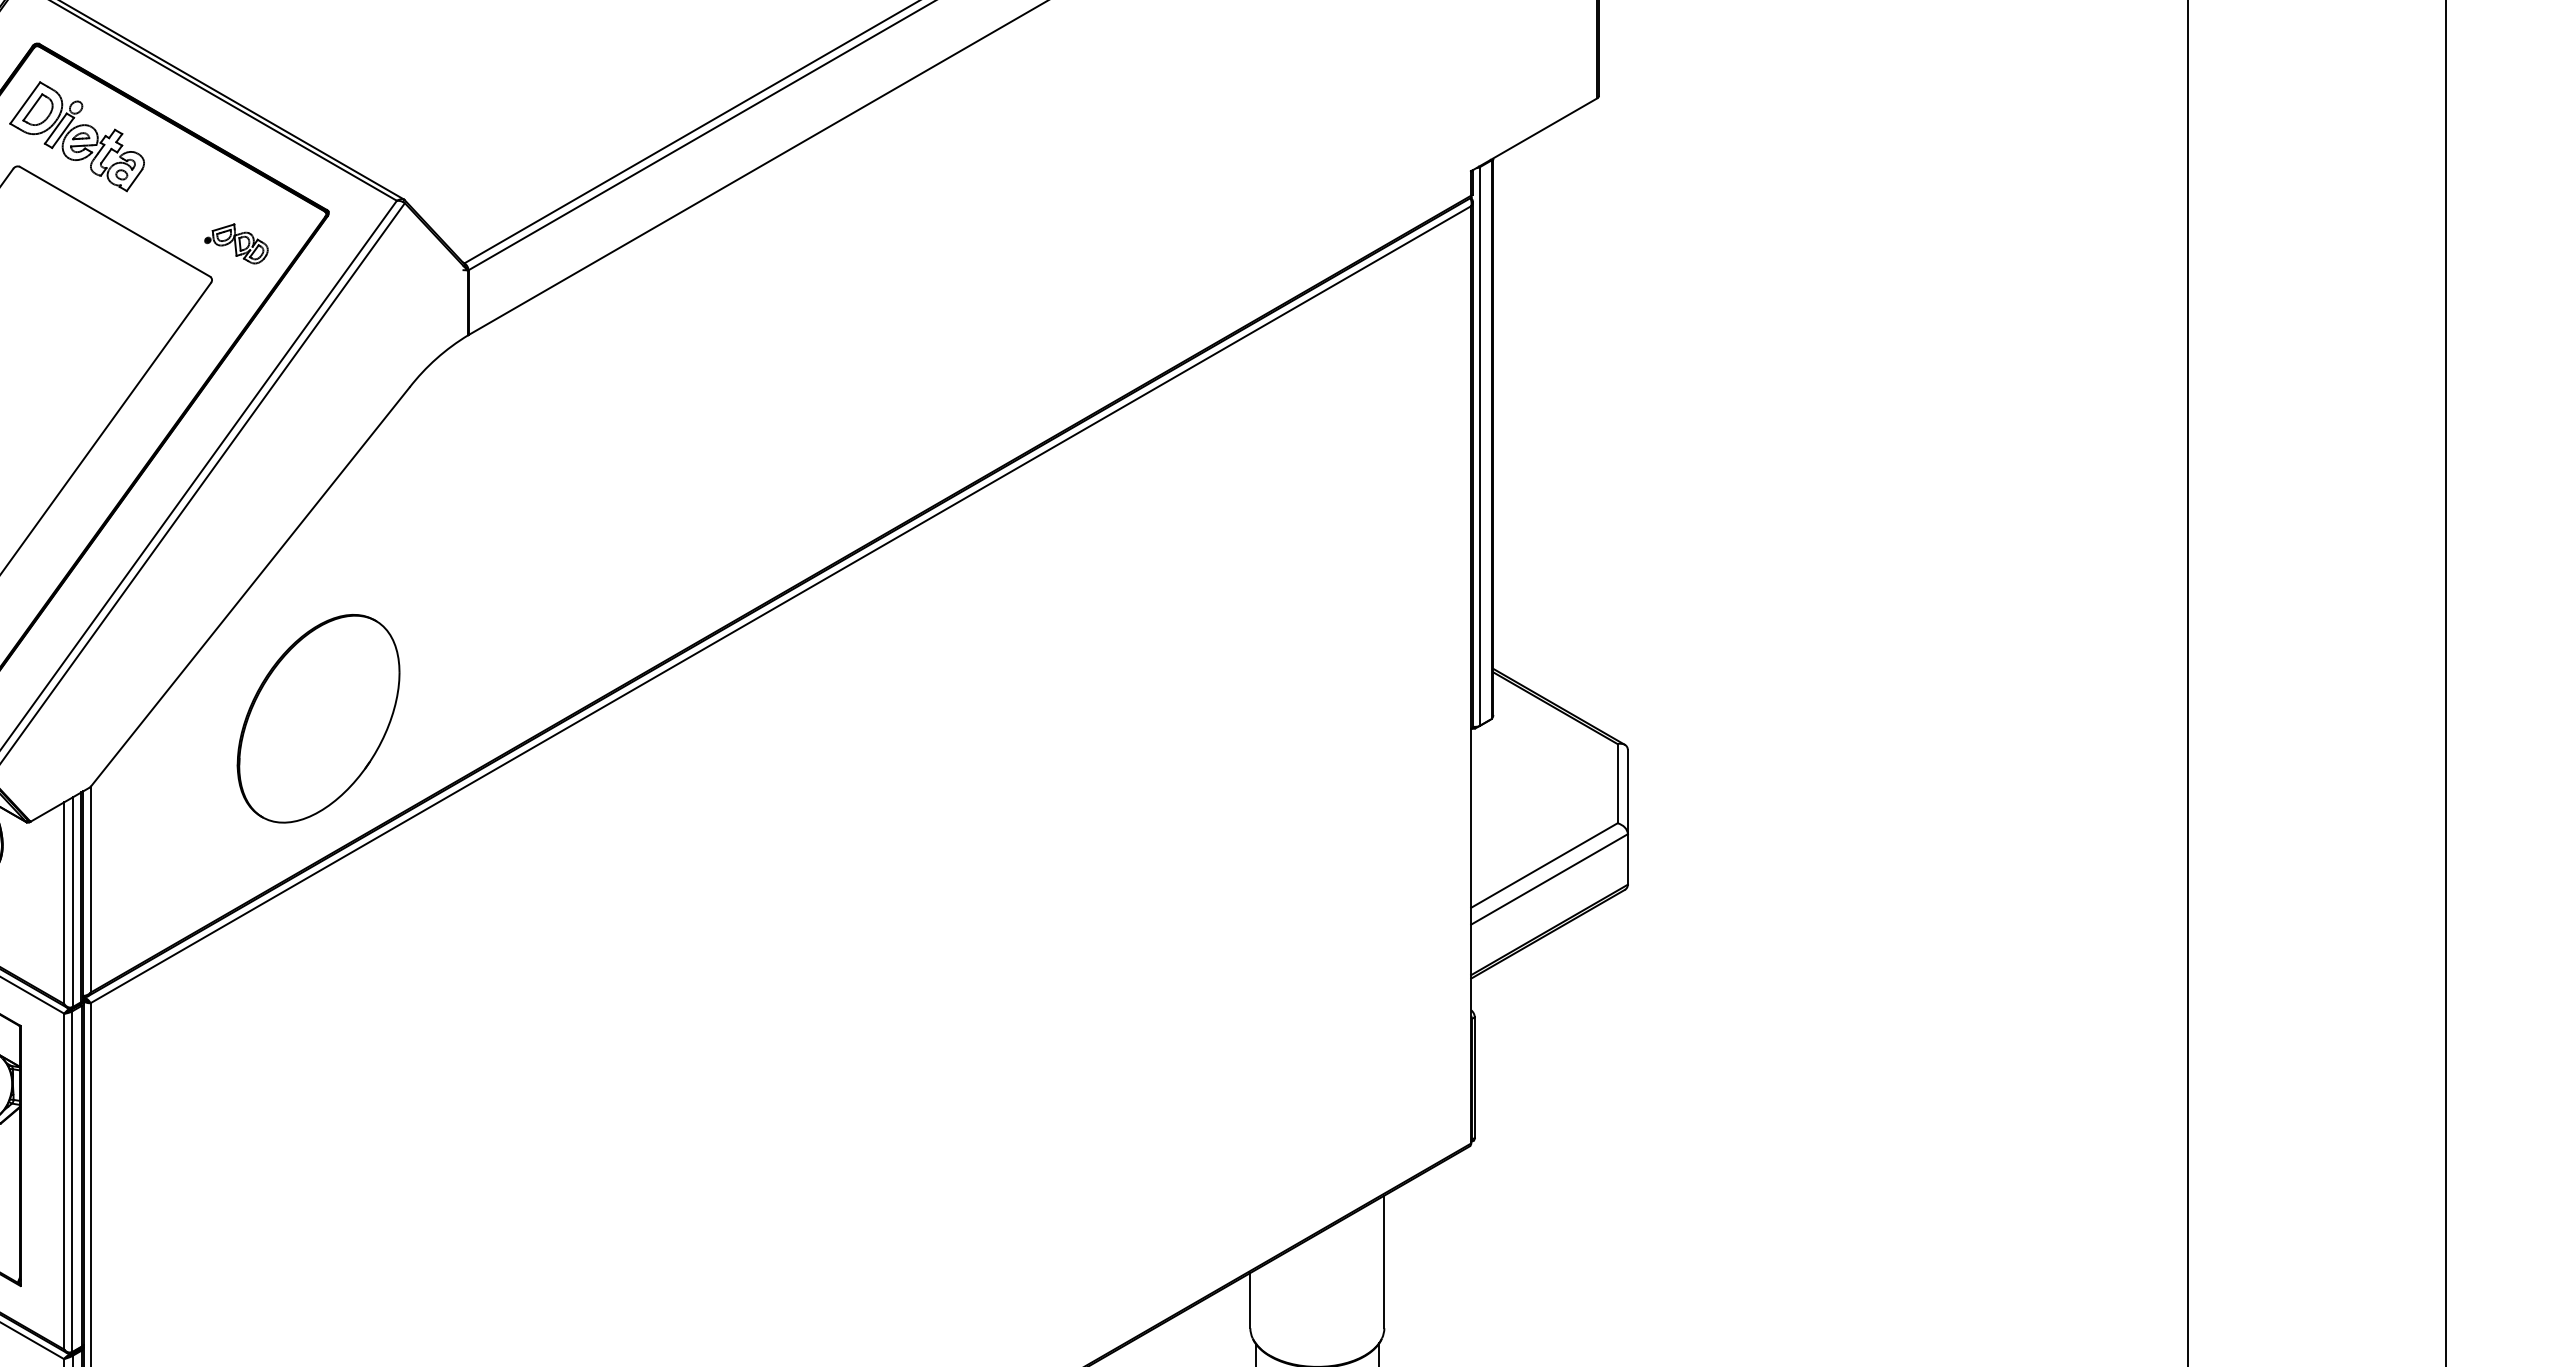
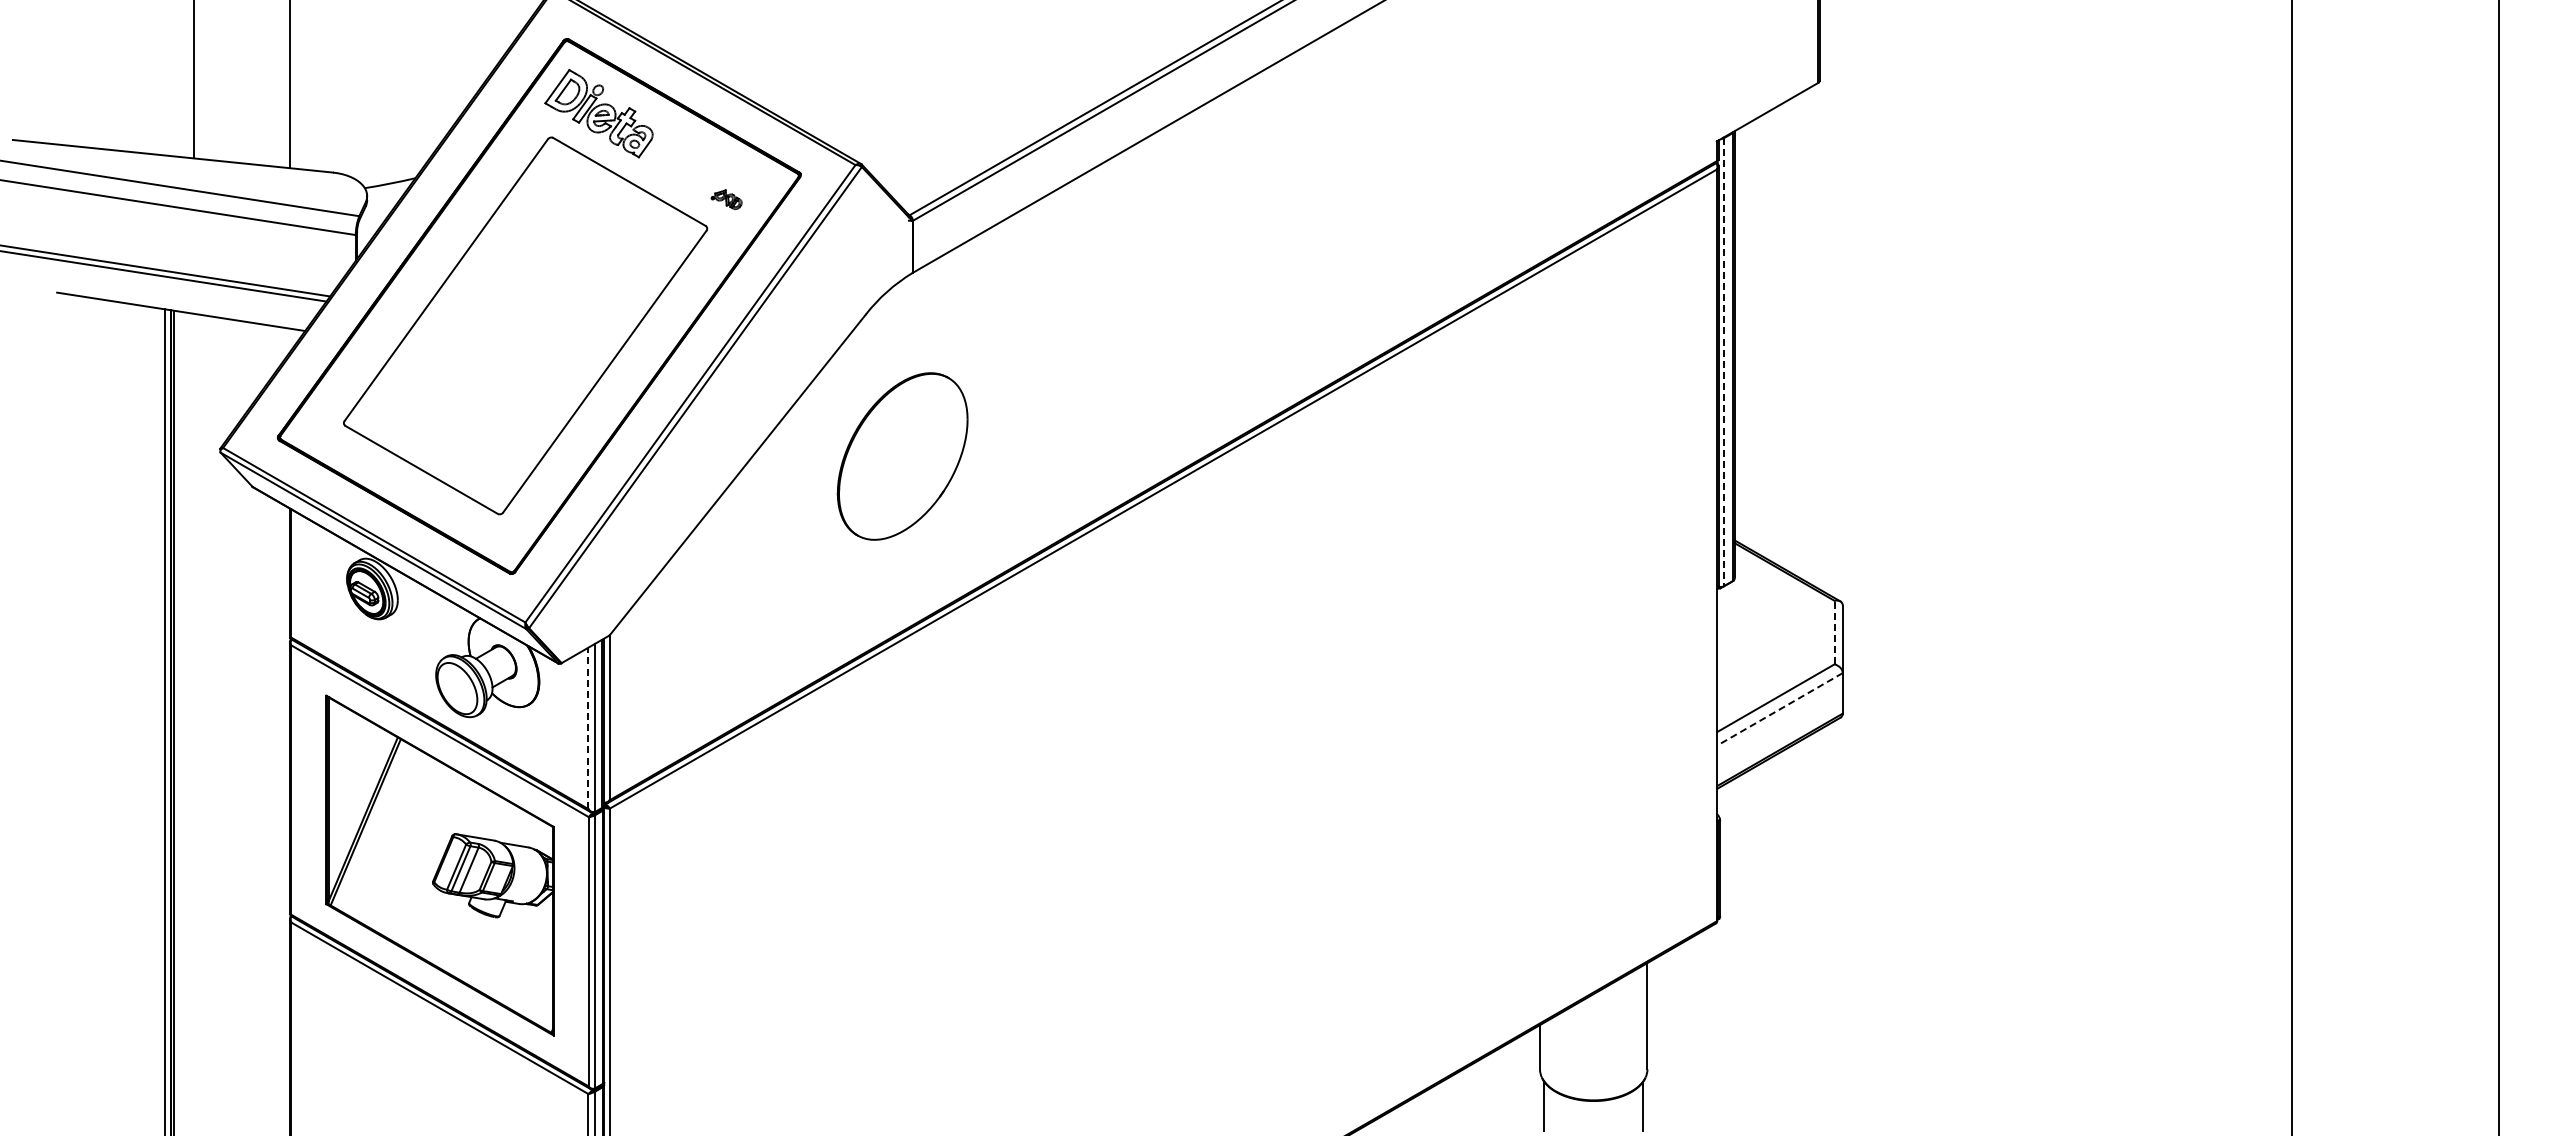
part: (236, 243) -> (726, 199), size x0.6
line: (1480, 446) -> (1724, 362), solid -> dashed
part: (318, 718) -> (902, 456), moved
line: (1617, 783) -> (1834, 632), solid -> dashed
line: (1548, 879) -> (1779, 709), solid -> dashed
line: (64, 903) -> (588, 728), solid -> dashed

